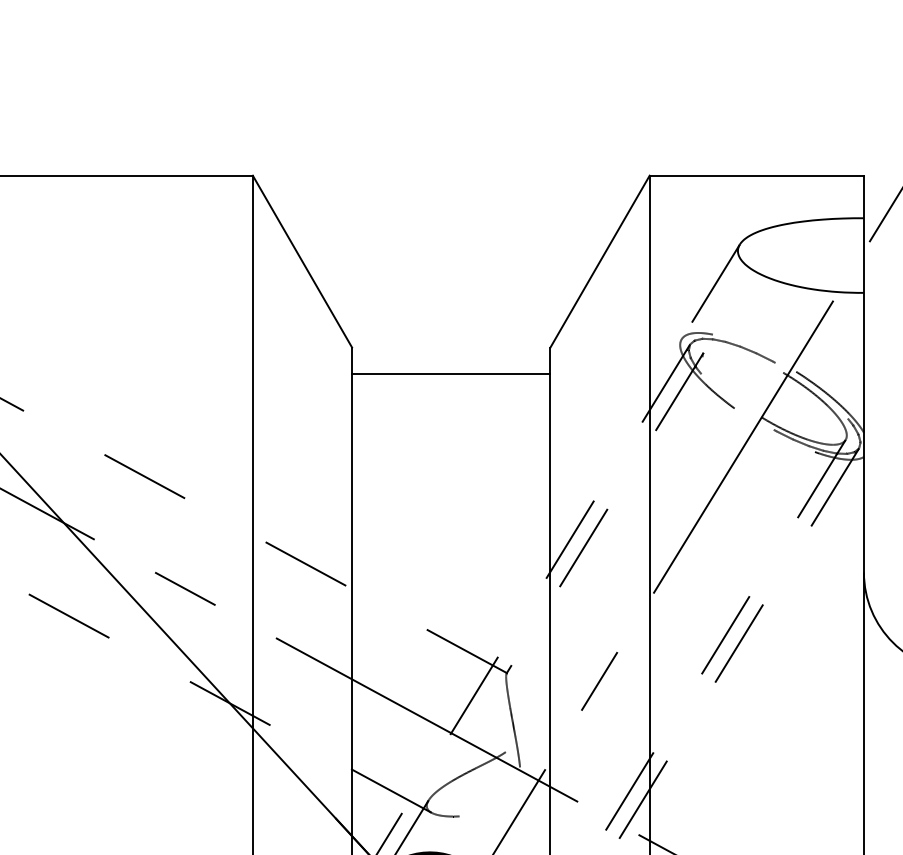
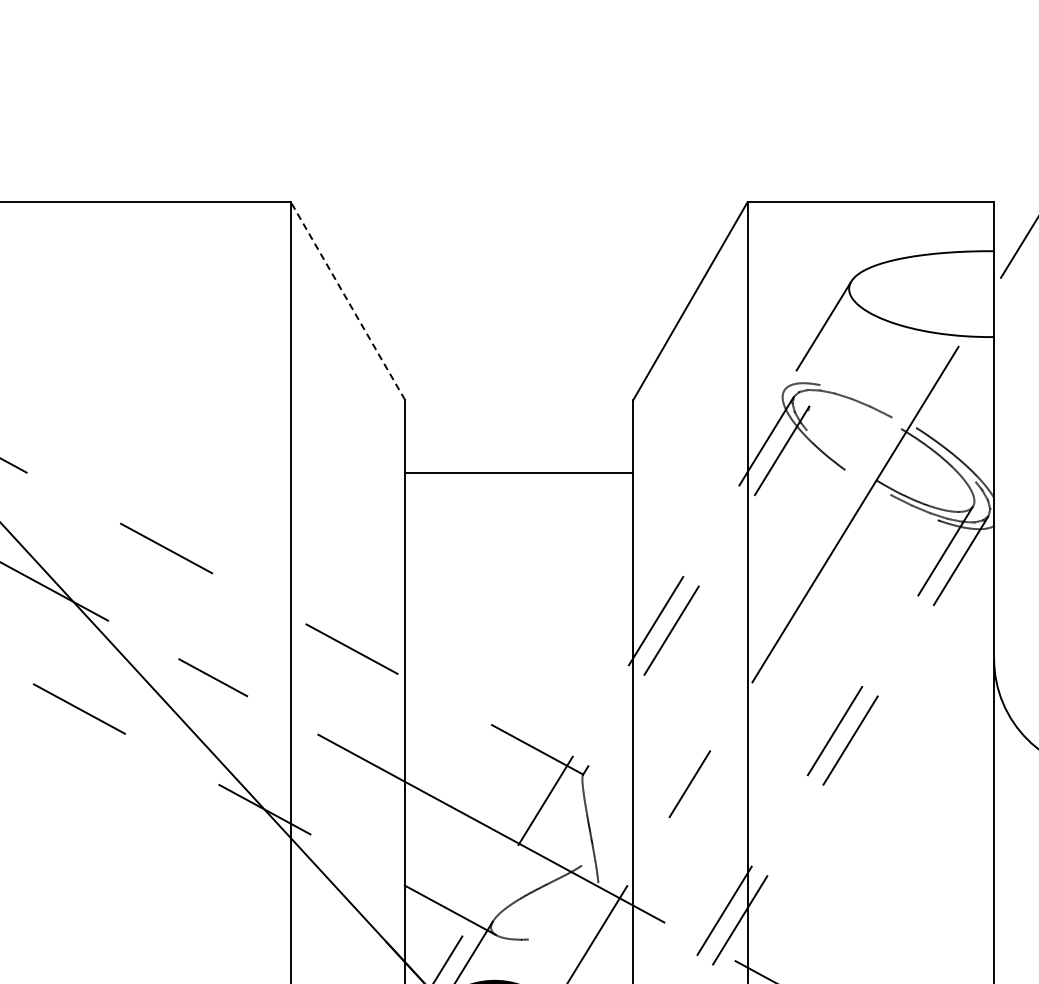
line: (302, 261) -> (347, 300), solid -> dashed
line: (451, 374) -> (519, 472), moved

